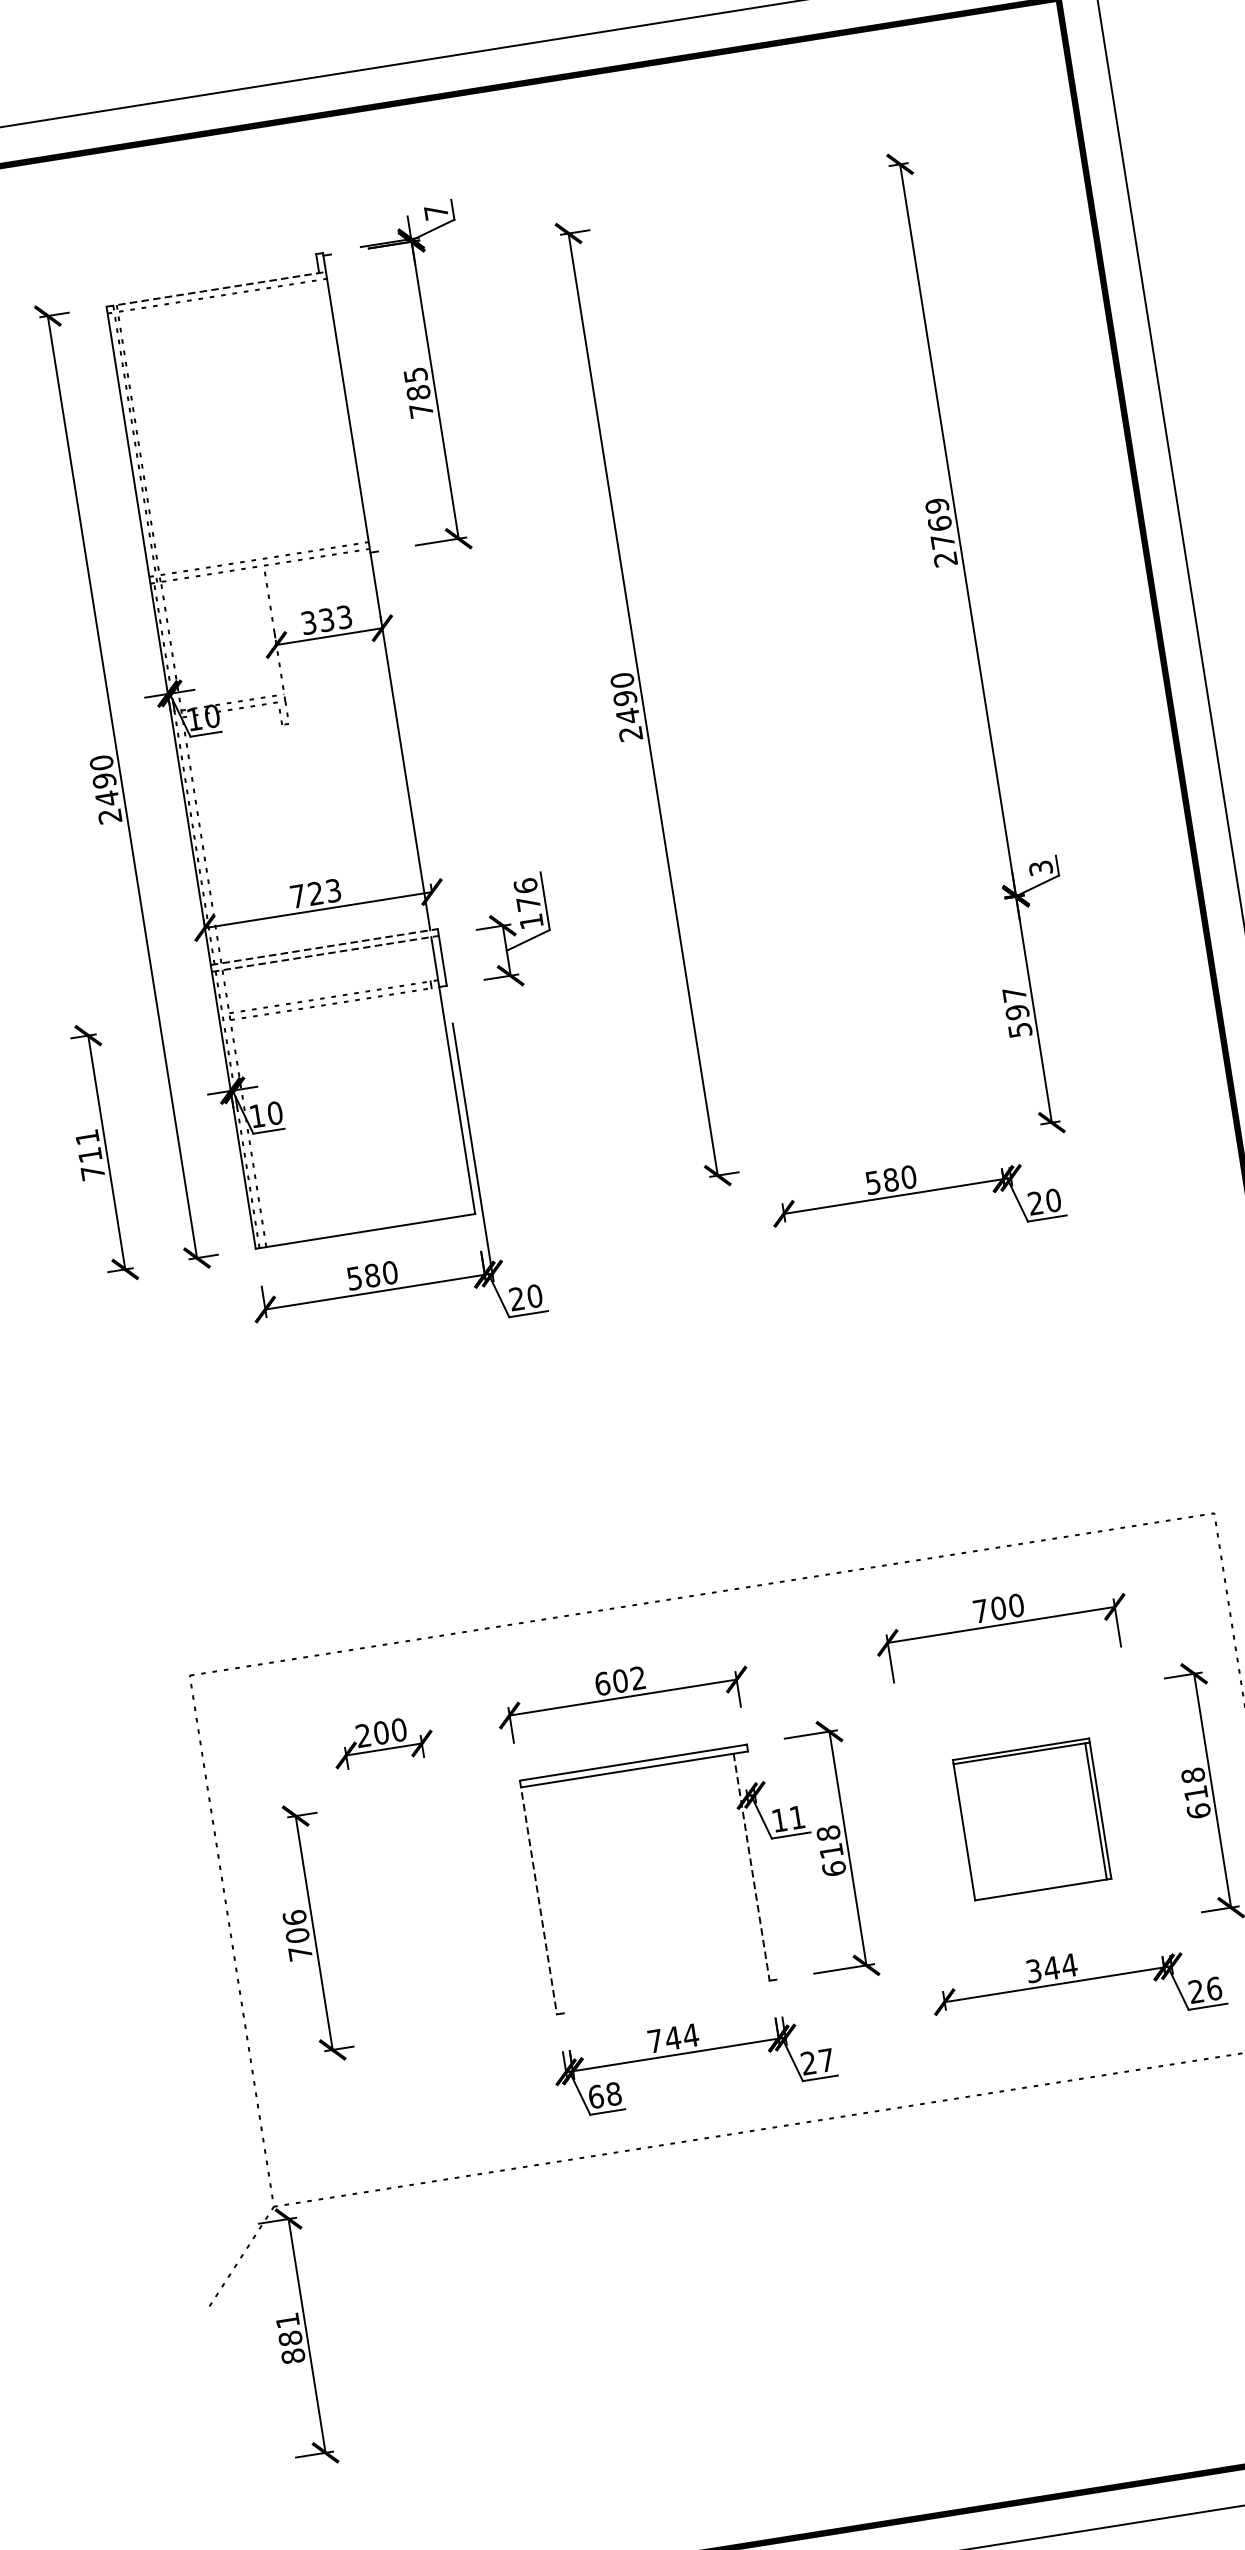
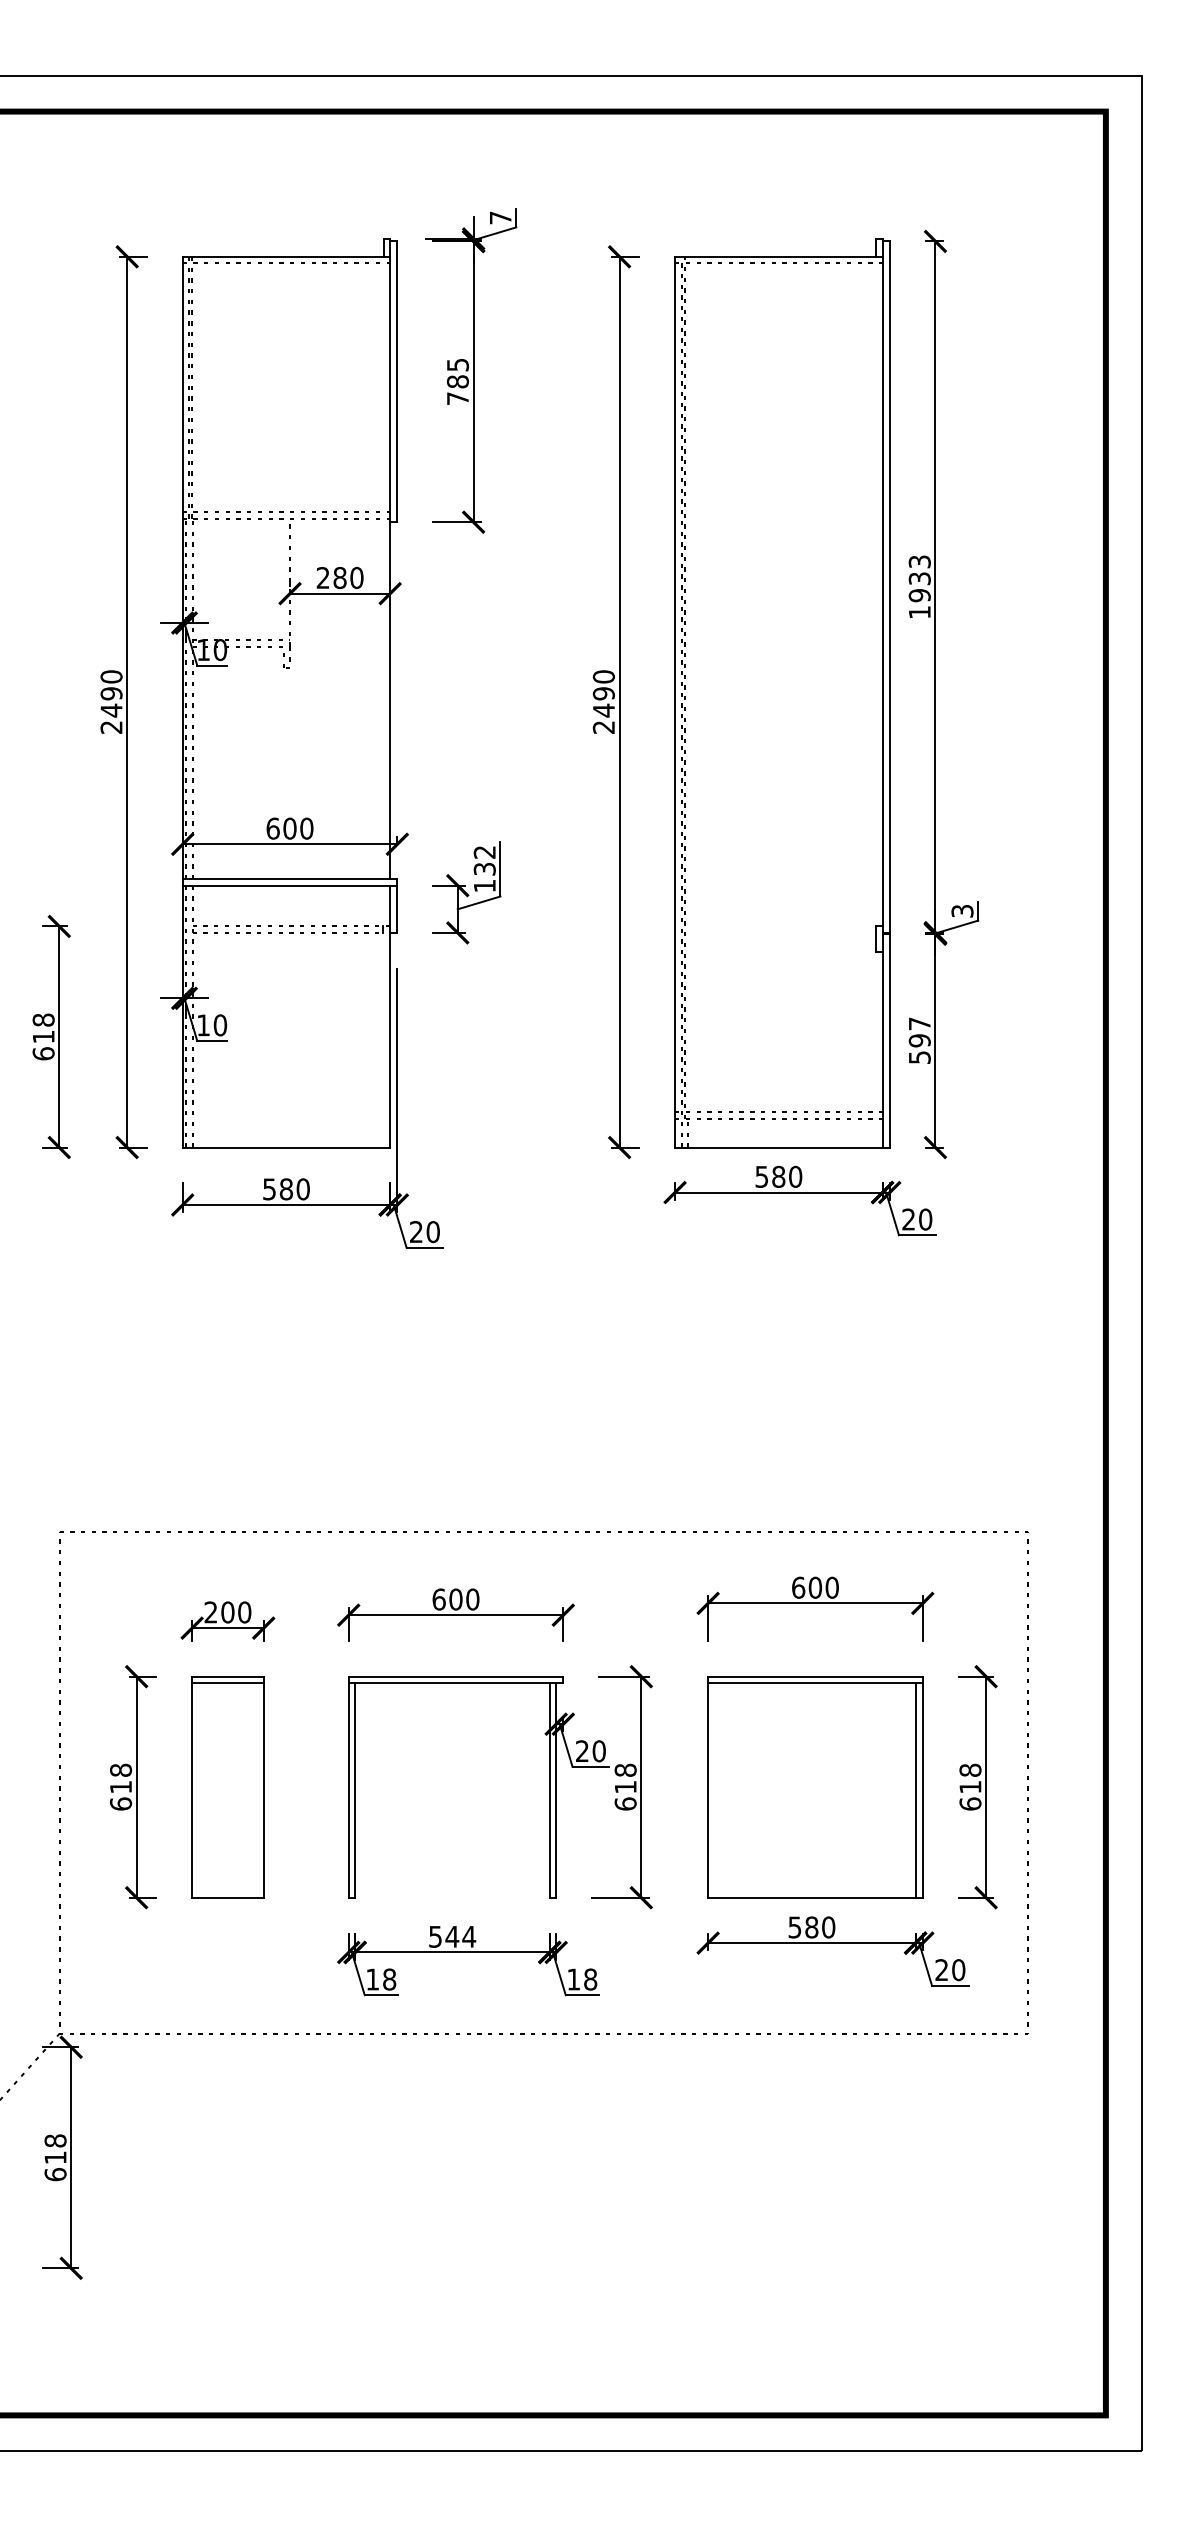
line: (216, 289) -> (286, 256), dashed -> solid
line: (354, 402) -> (397, 381), added
text: (941, 531) -> (919, 586), 2769 -> 1933
text: (326, 620) -> (339, 578), 333 -> 280
part: (814, 668) -> (782, 693), added
text: (315, 893) -> (289, 828), 723 -> 600
text: (526, 894) -> (484, 860), 176 -> 132
line: (324, 947) -> (290, 879), dashed -> solid
line: (325, 953) -> (290, 885), dashed -> solid
text: (89, 1154) -> (43, 1036), 711 -> 618
text: (980, 1610) -> (798, 1587), 700 -> 600
text: (637, 1678) -> (472, 1599), 602 -> 600
text: (788, 1819) -> (590, 1751), 11 -> 20
part: (1032, 1819) -> (815, 1787), size x1.67
line: (758, 1866) -> (556, 1790), added
line: (751, 1867) -> (549, 1790), dashed -> solid
line: (538, 1897) -> (348, 1787), dashed -> solid
line: (546, 1899) -> (355, 1790), added
part: (410, 1918) -> (227, 1787), added
text: (298, 1934) -> (121, 1786), 706 -> 618
text: (1052, 1968) -> (812, 1927), 344 -> 580
text: (1213, 1988) -> (958, 1969), 26 -> 20
text: (655, 2040) -> (435, 1936), 744 -> 544
text: (817, 2061) -> (582, 1979), 27 -> 18
text: (595, 2096) -> (372, 1979), 68 -> 18
text: (290, 2338) -> (55, 2157), 881 -> 618

